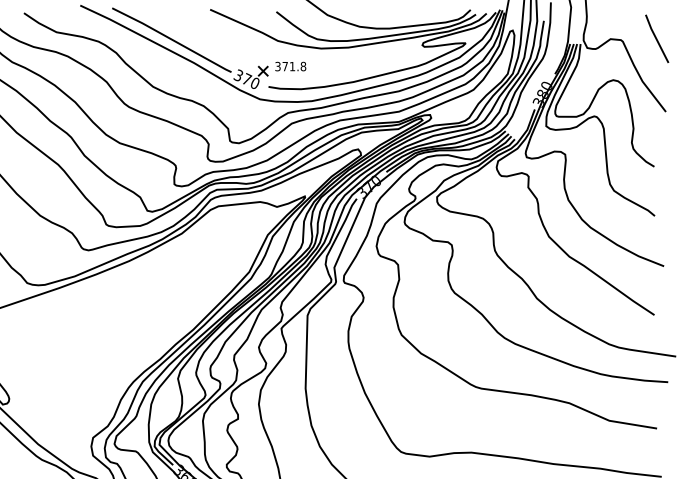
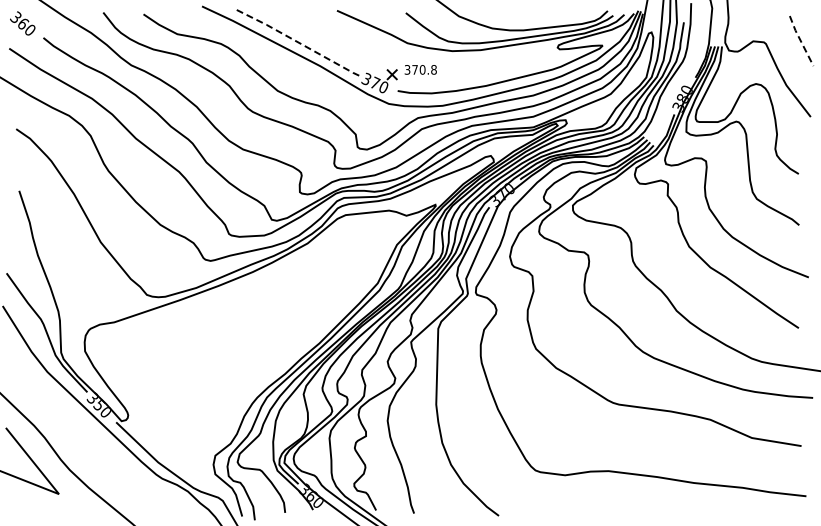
line: (172, 39) -> (297, 41), solid -> dashed
line: (656, 39) -> (800, 41), solid -> dashed
text: (292, 66) -> (422, 69), 371.8 -> 370.8

